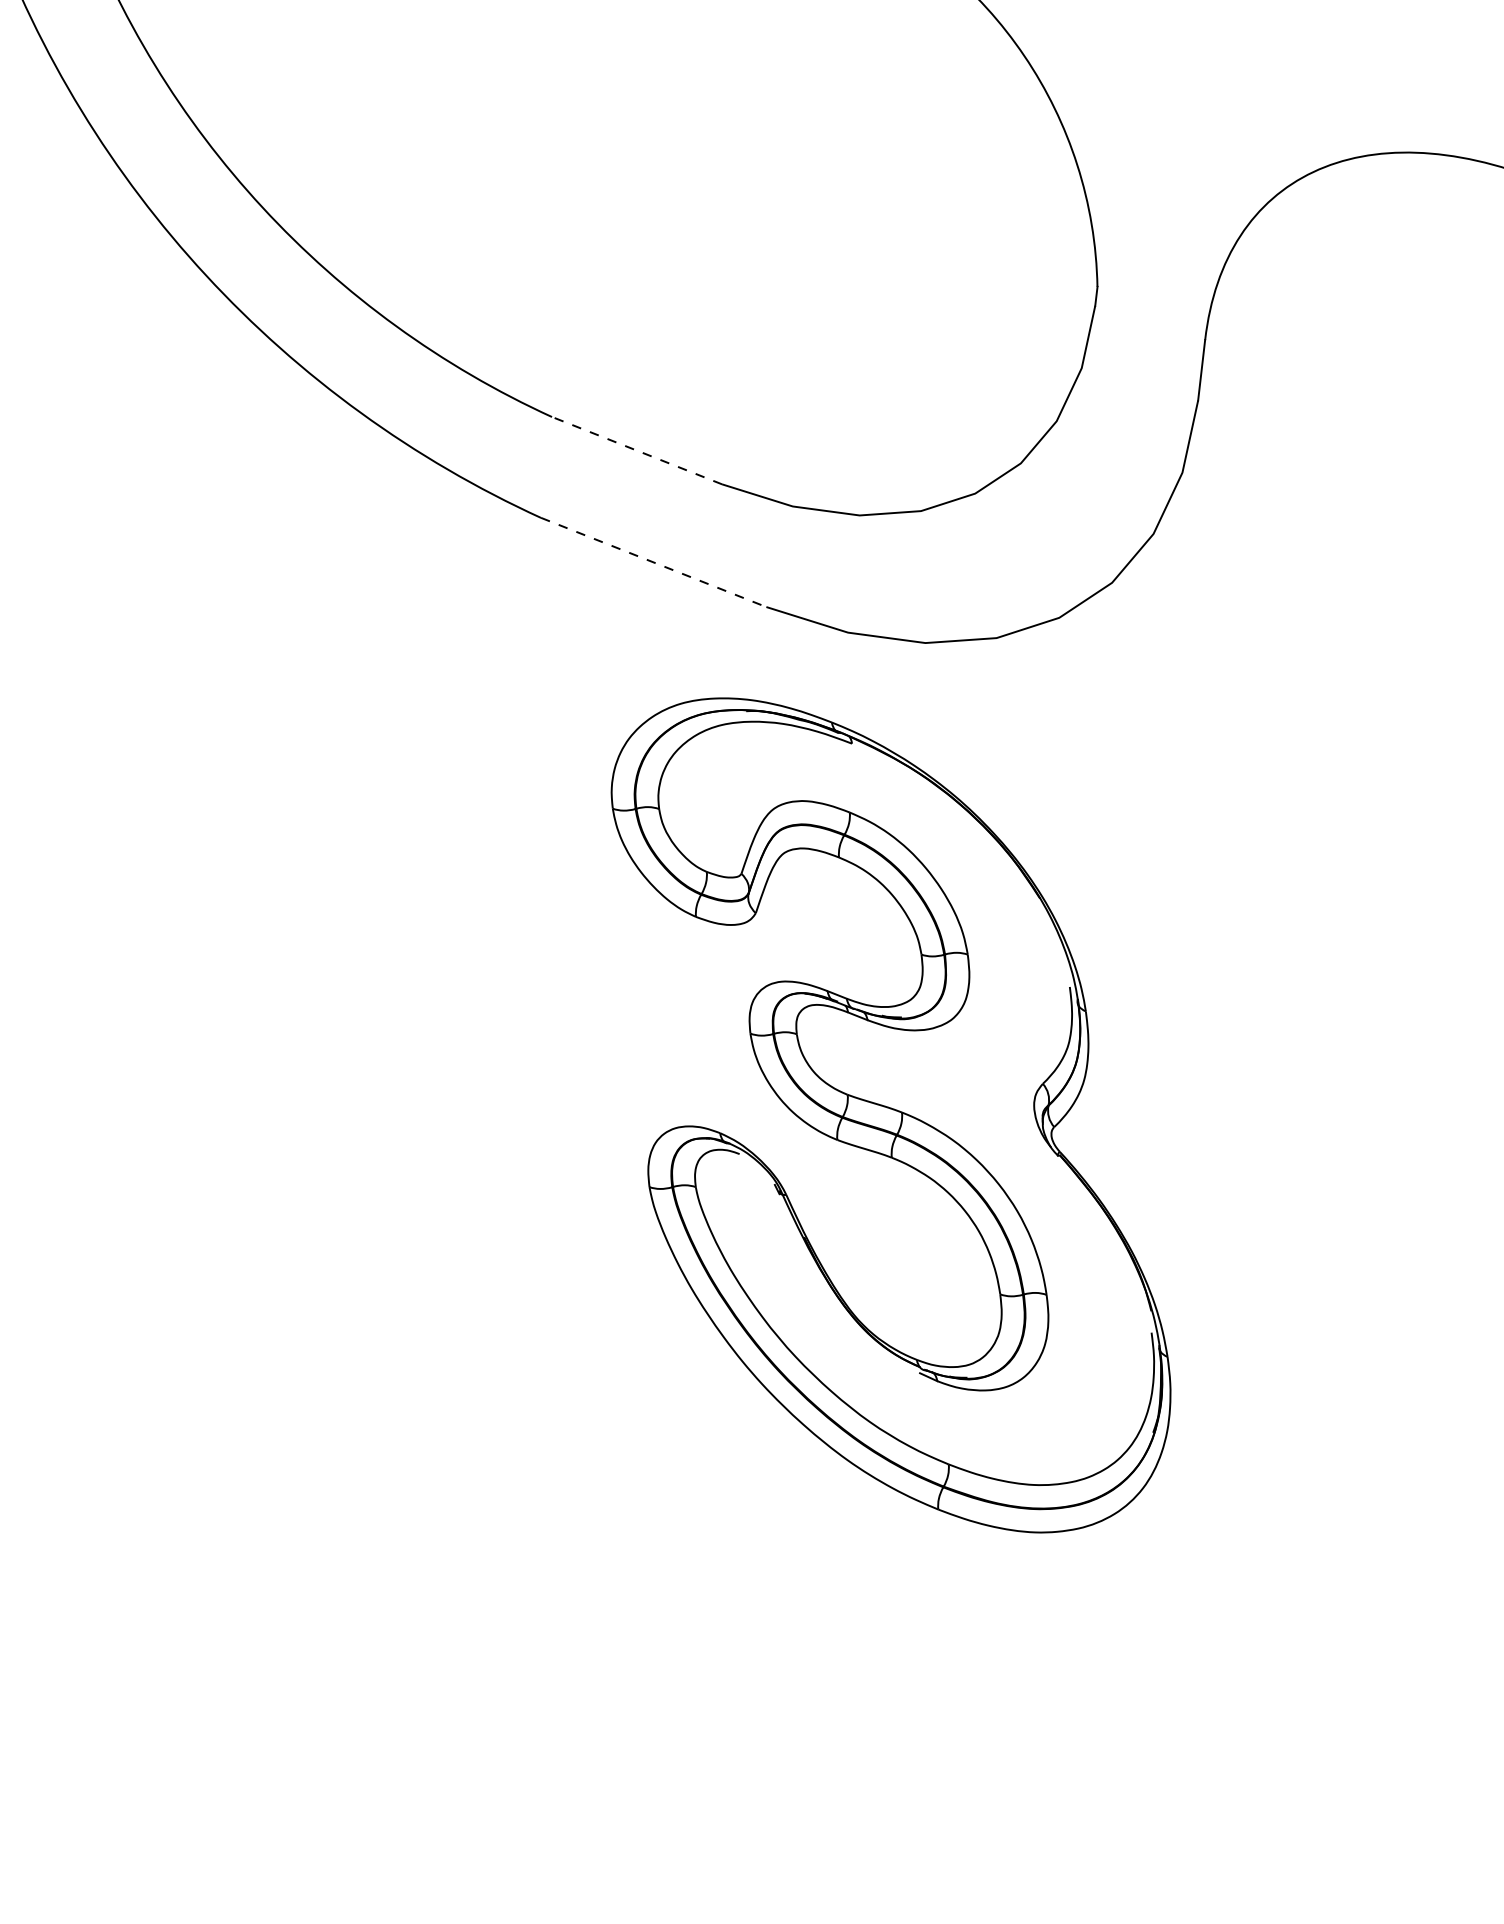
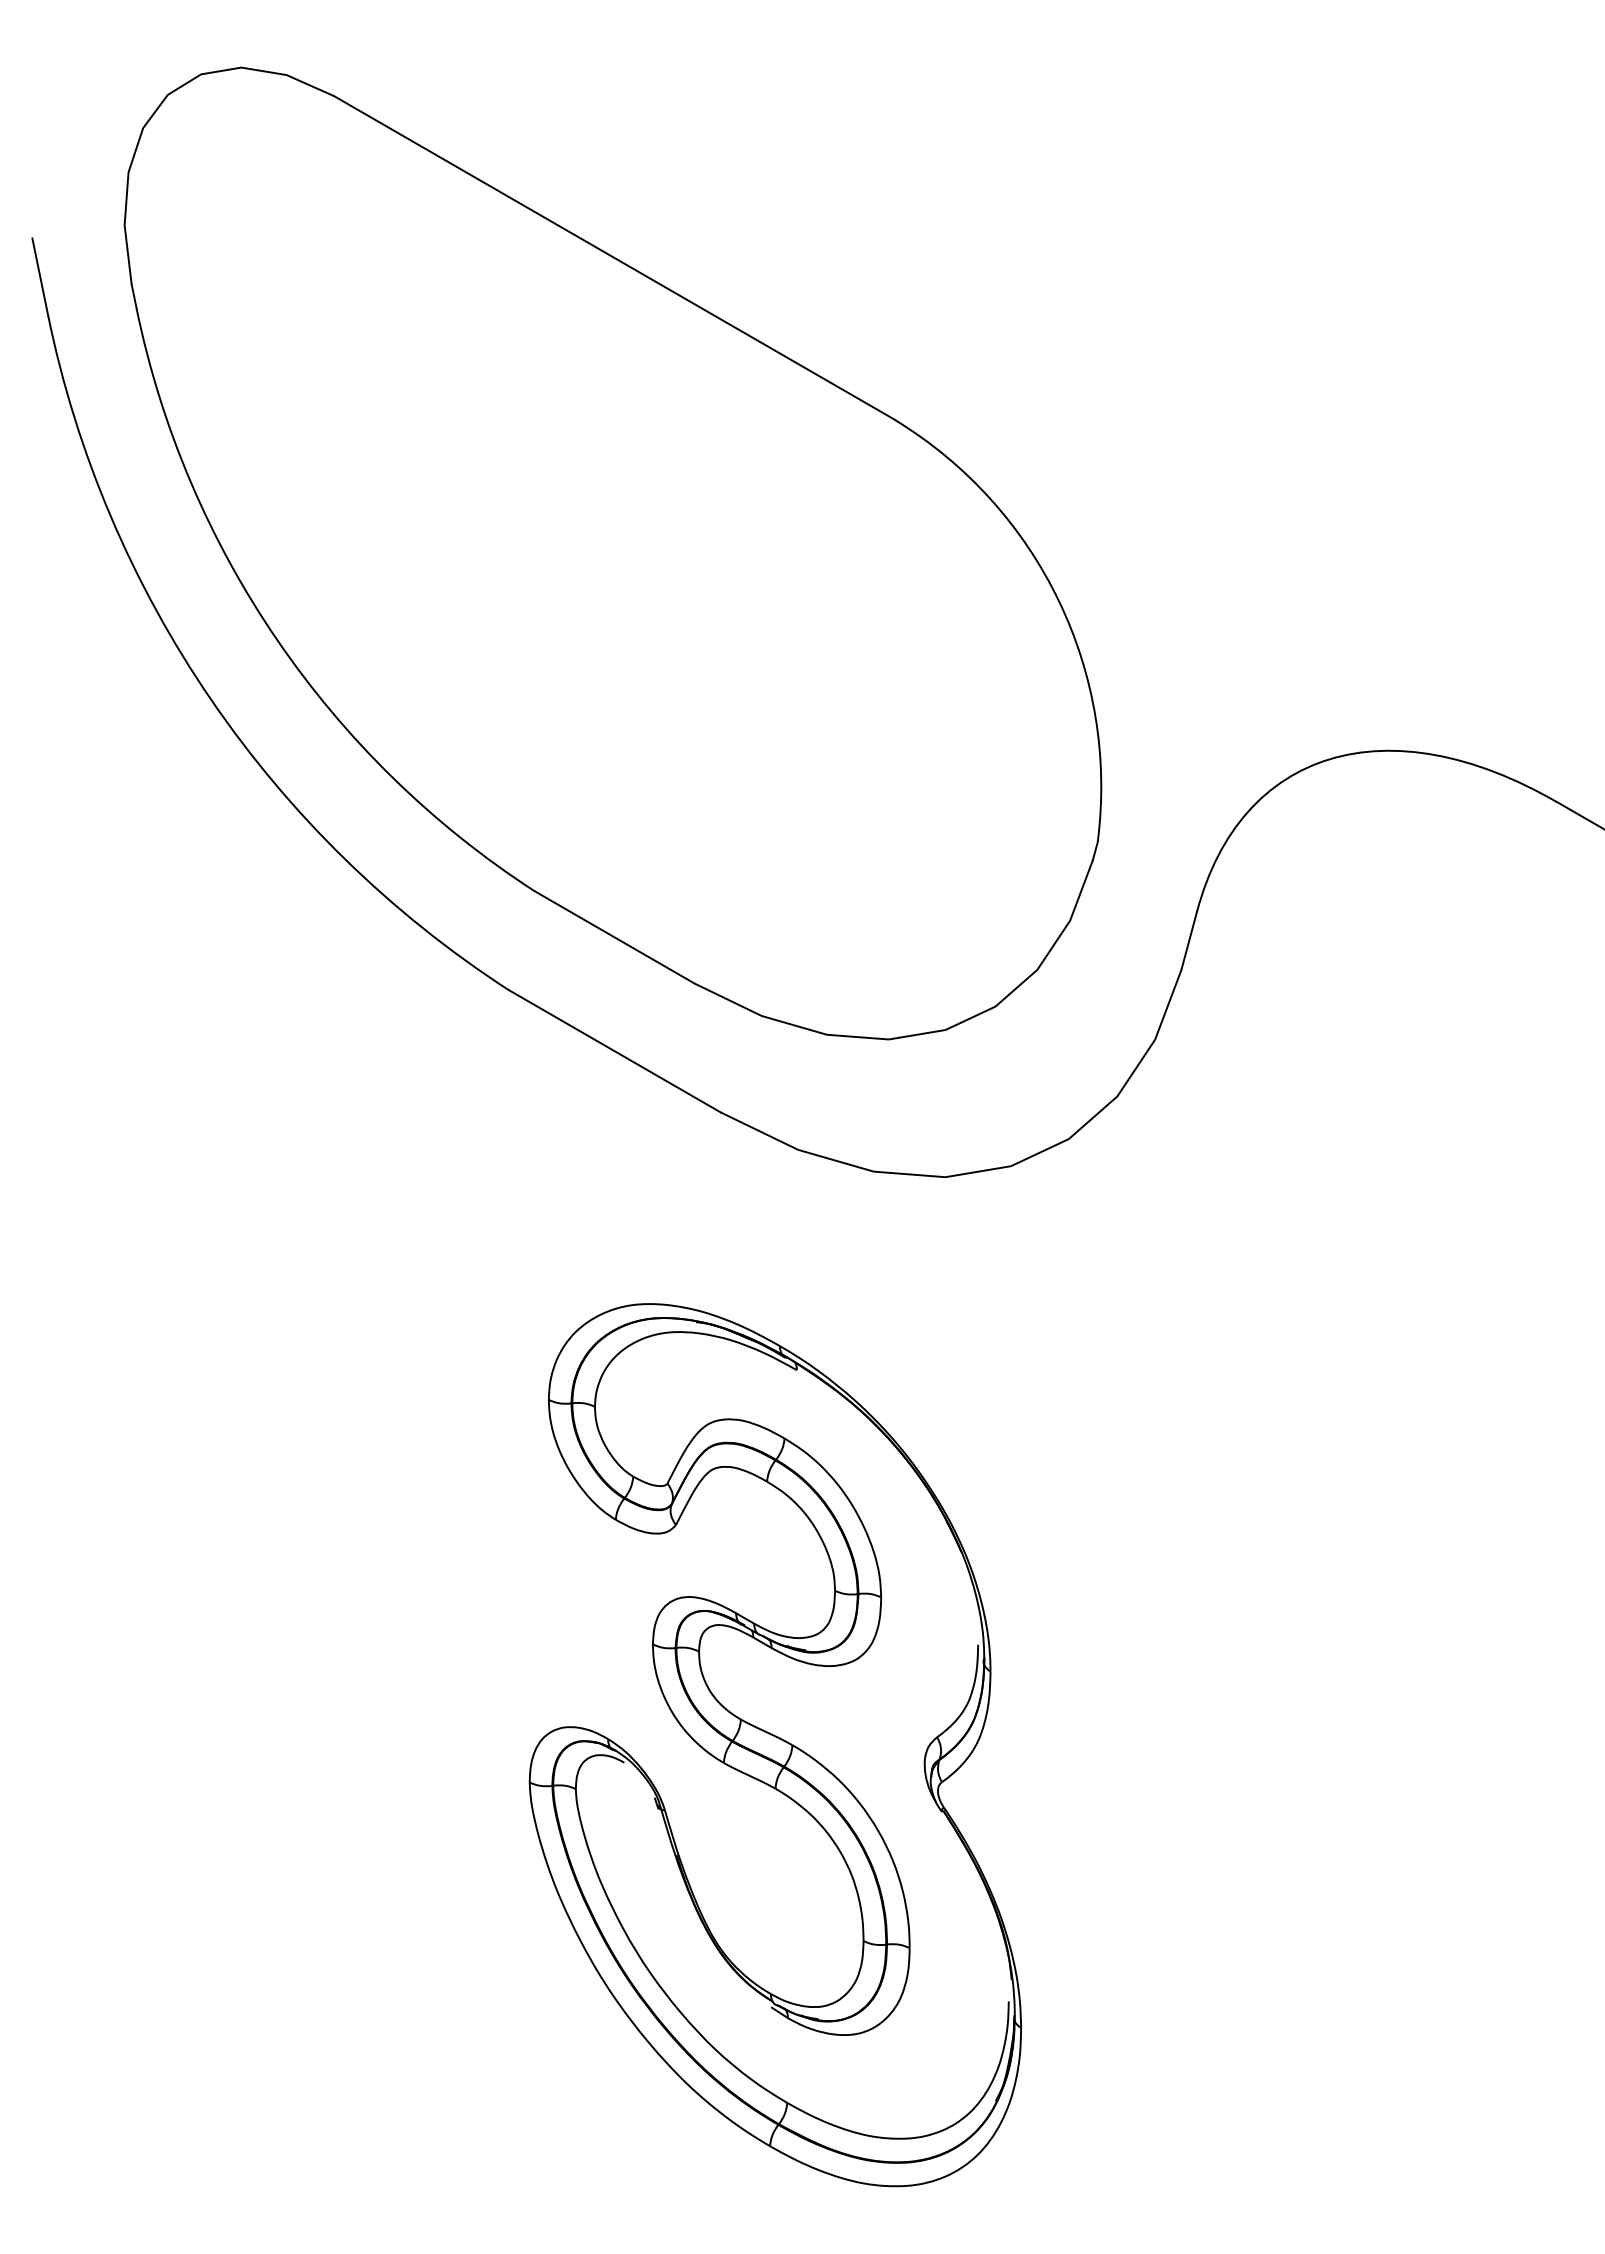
line: (636, 450) -> (614, 937), dashed -> solid
line: (654, 562) -> (615, 1051), dashed -> solid
part: (884, 1115) -> (774, 1745), moved

